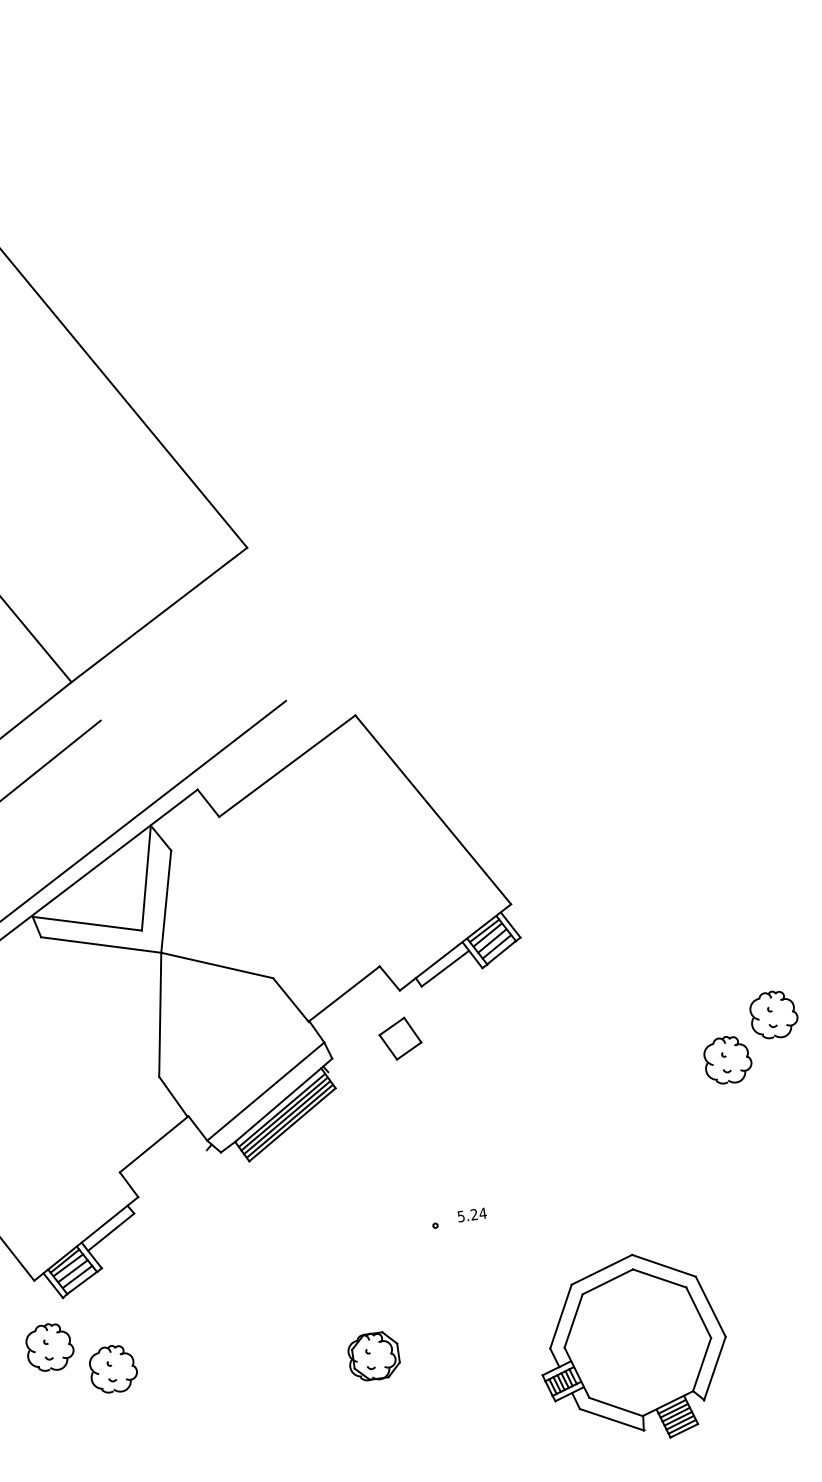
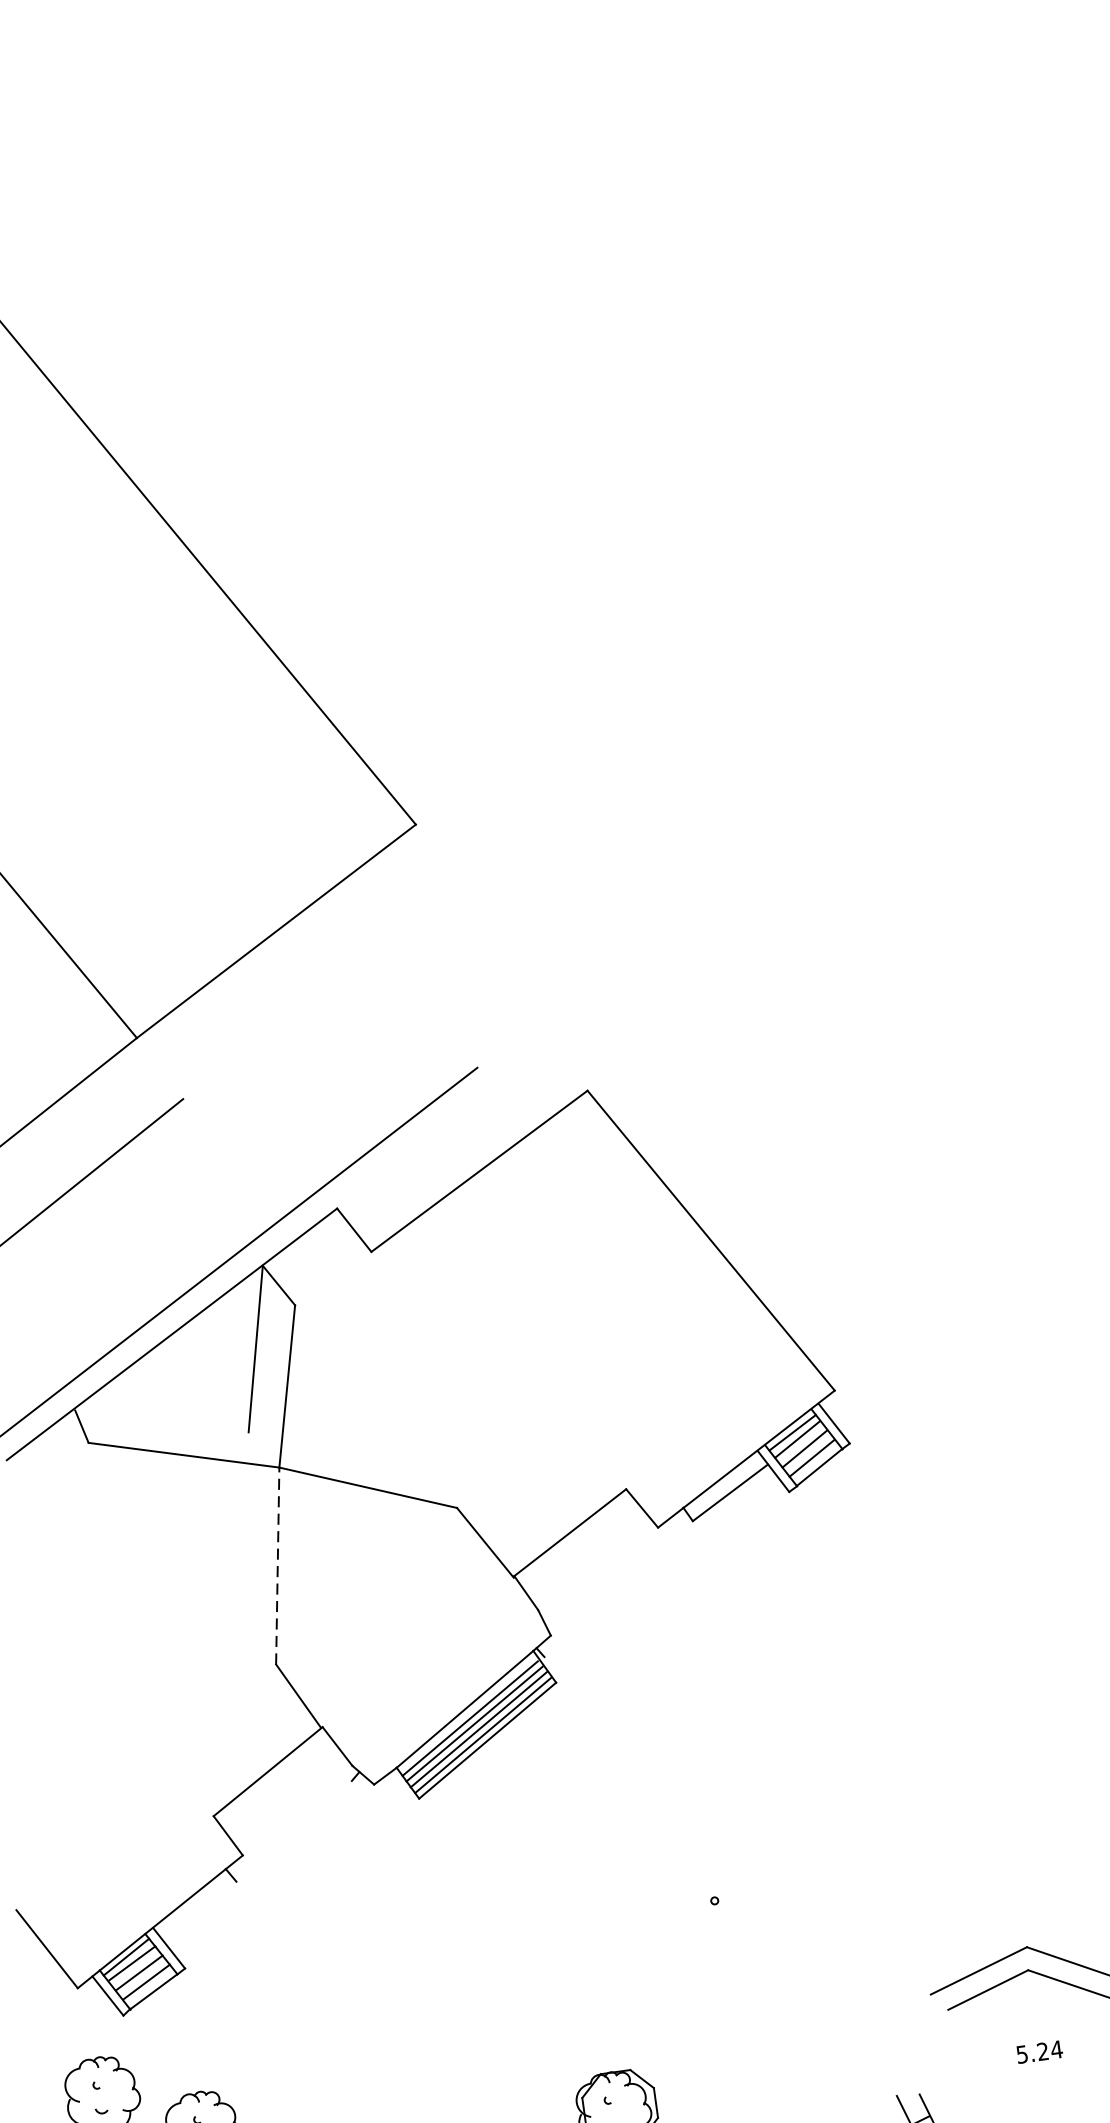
line: (86, 923) -> (160, 1421), removed
line: (160, 1014) -> (278, 1565), solid -> dashed
part: (400, 1038) -> (659, 1603), removed
line: (265, 1091) -> (444, 1687), removed
text: (471, 1214) -> (1038, 2051), moved
line: (111, 1231) -> (200, 1910), removed
line: (560, 1316) -> (913, 2044), removed
line: (573, 1320) -> (933, 2051), removed

